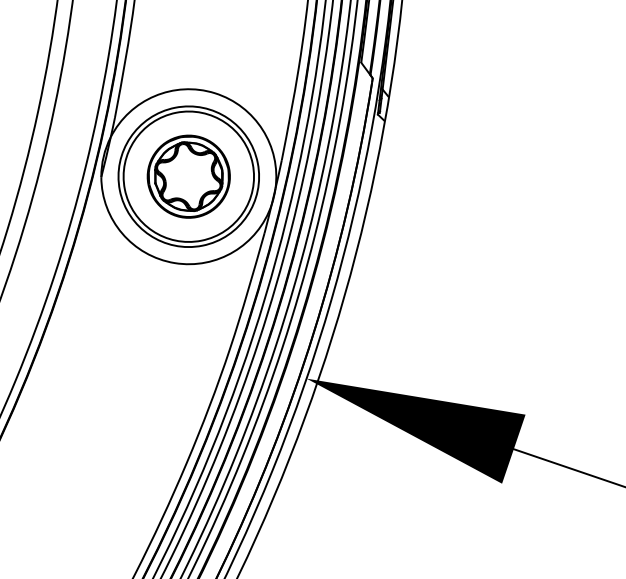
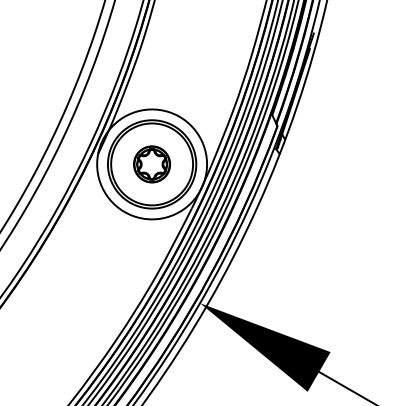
part: (187, 177) -> (151, 164), size x0.7

